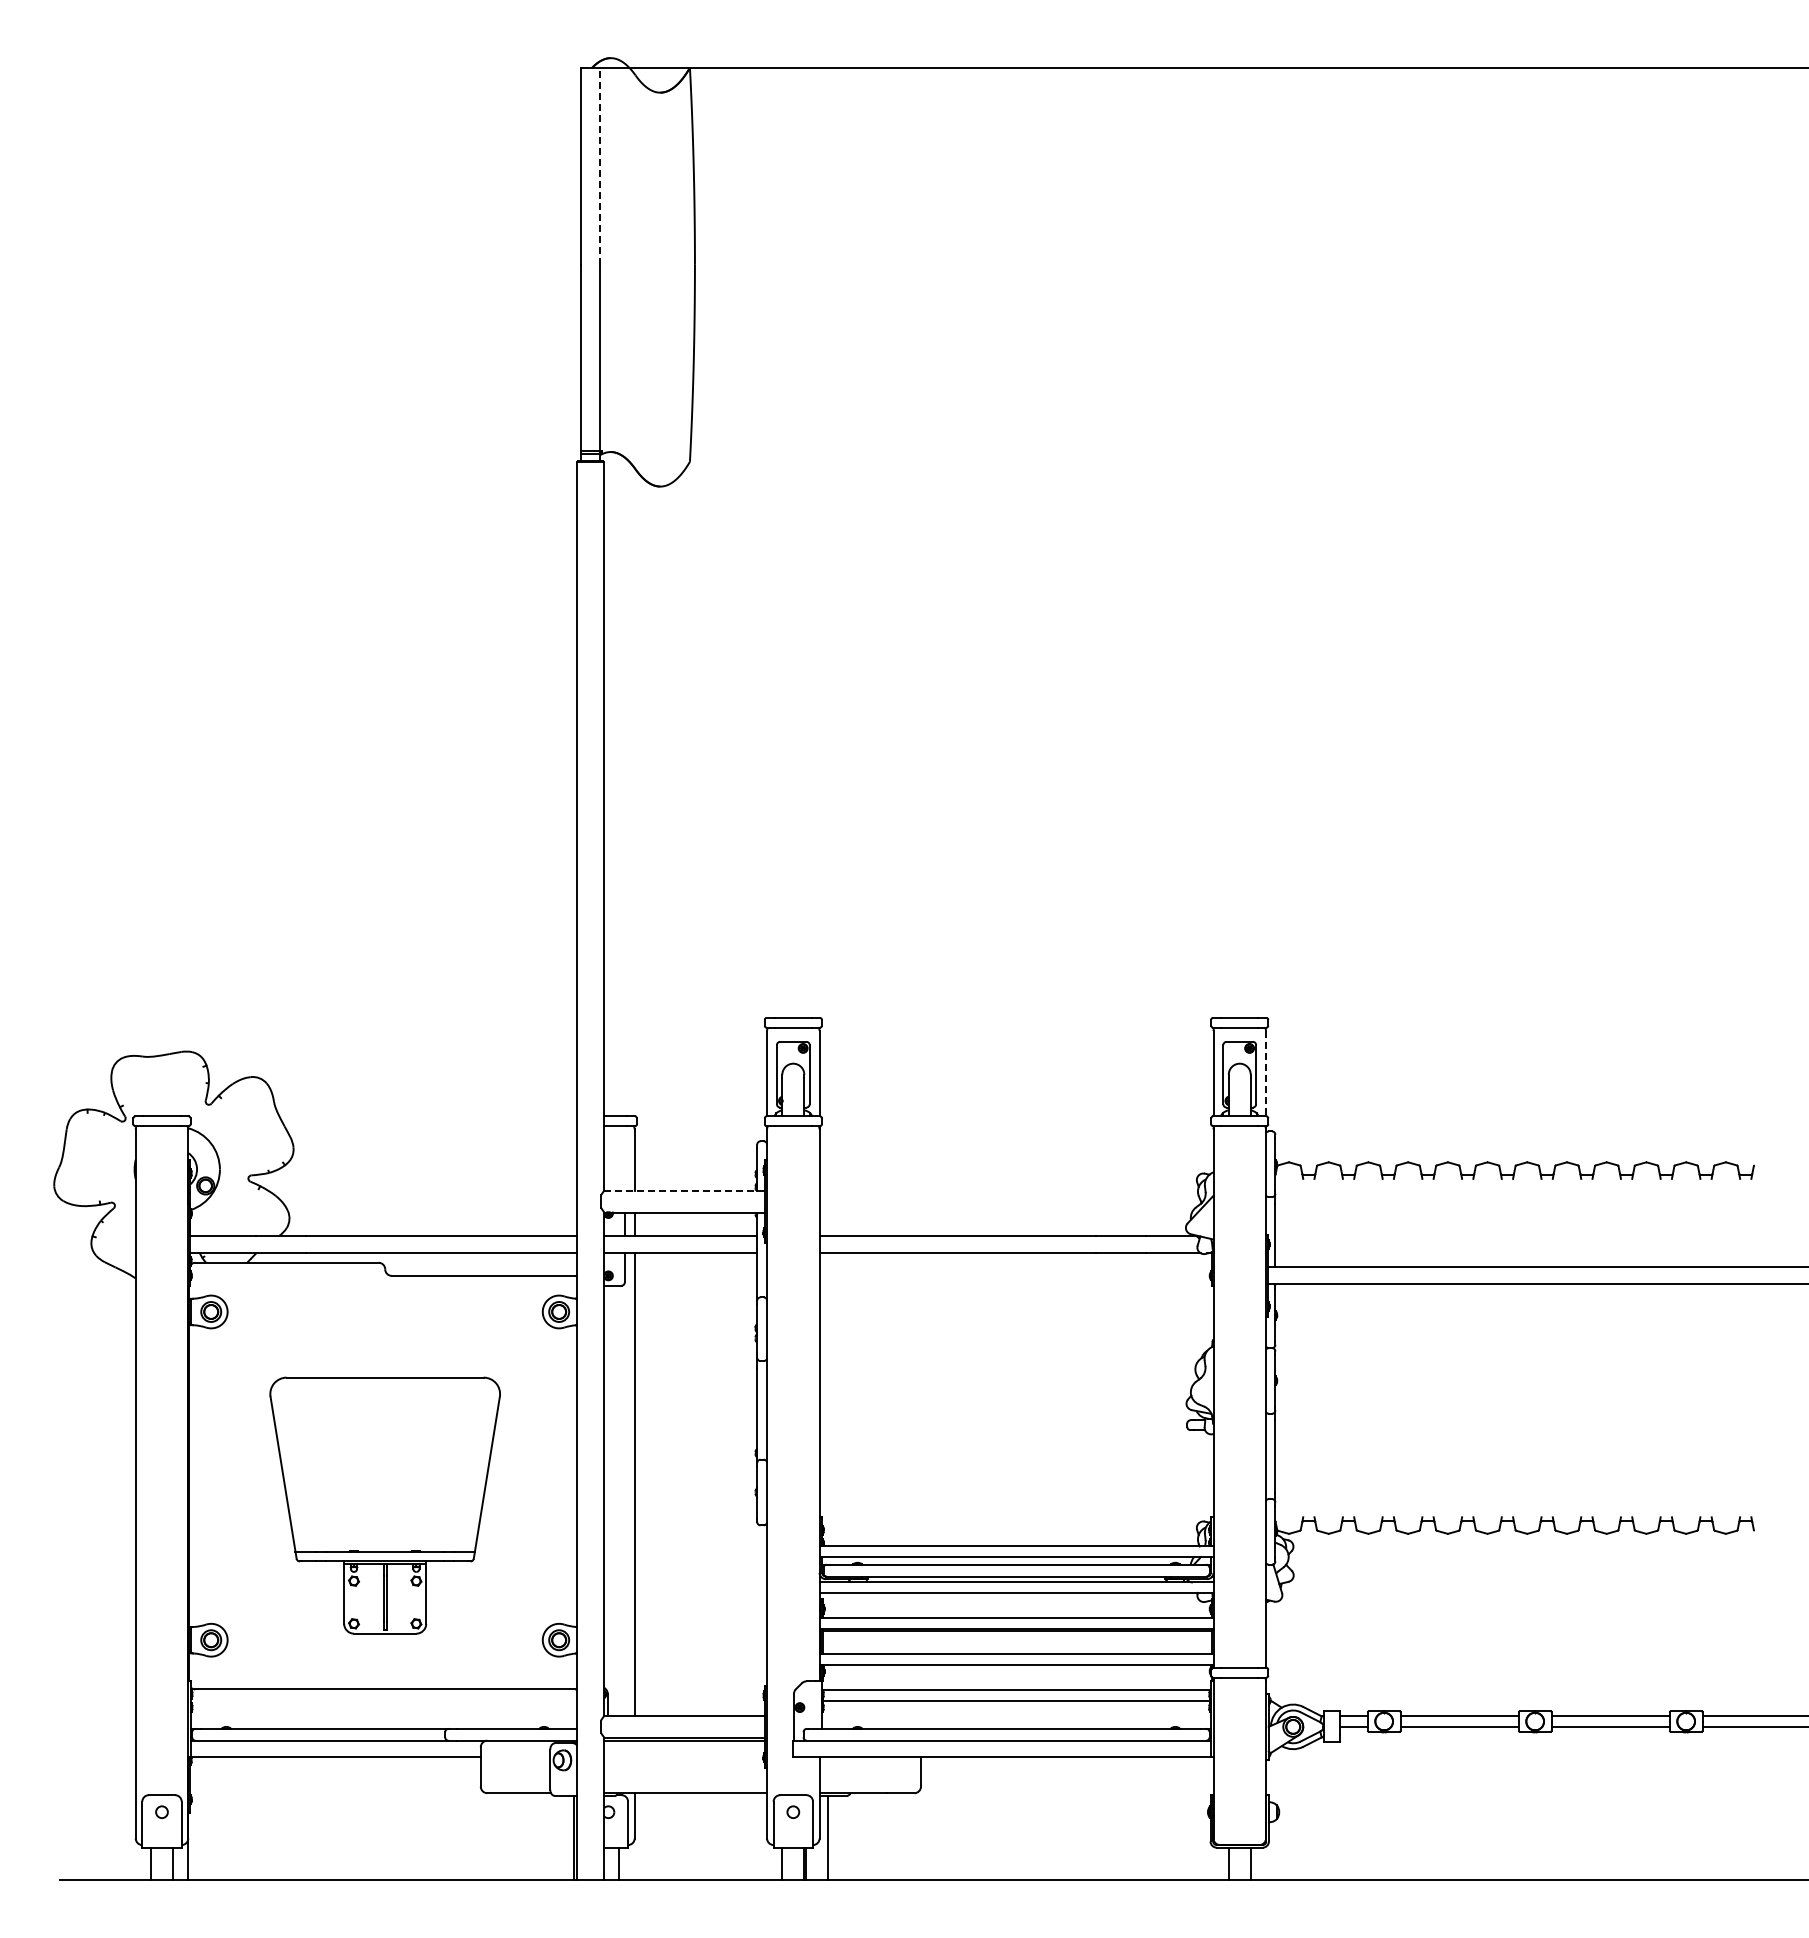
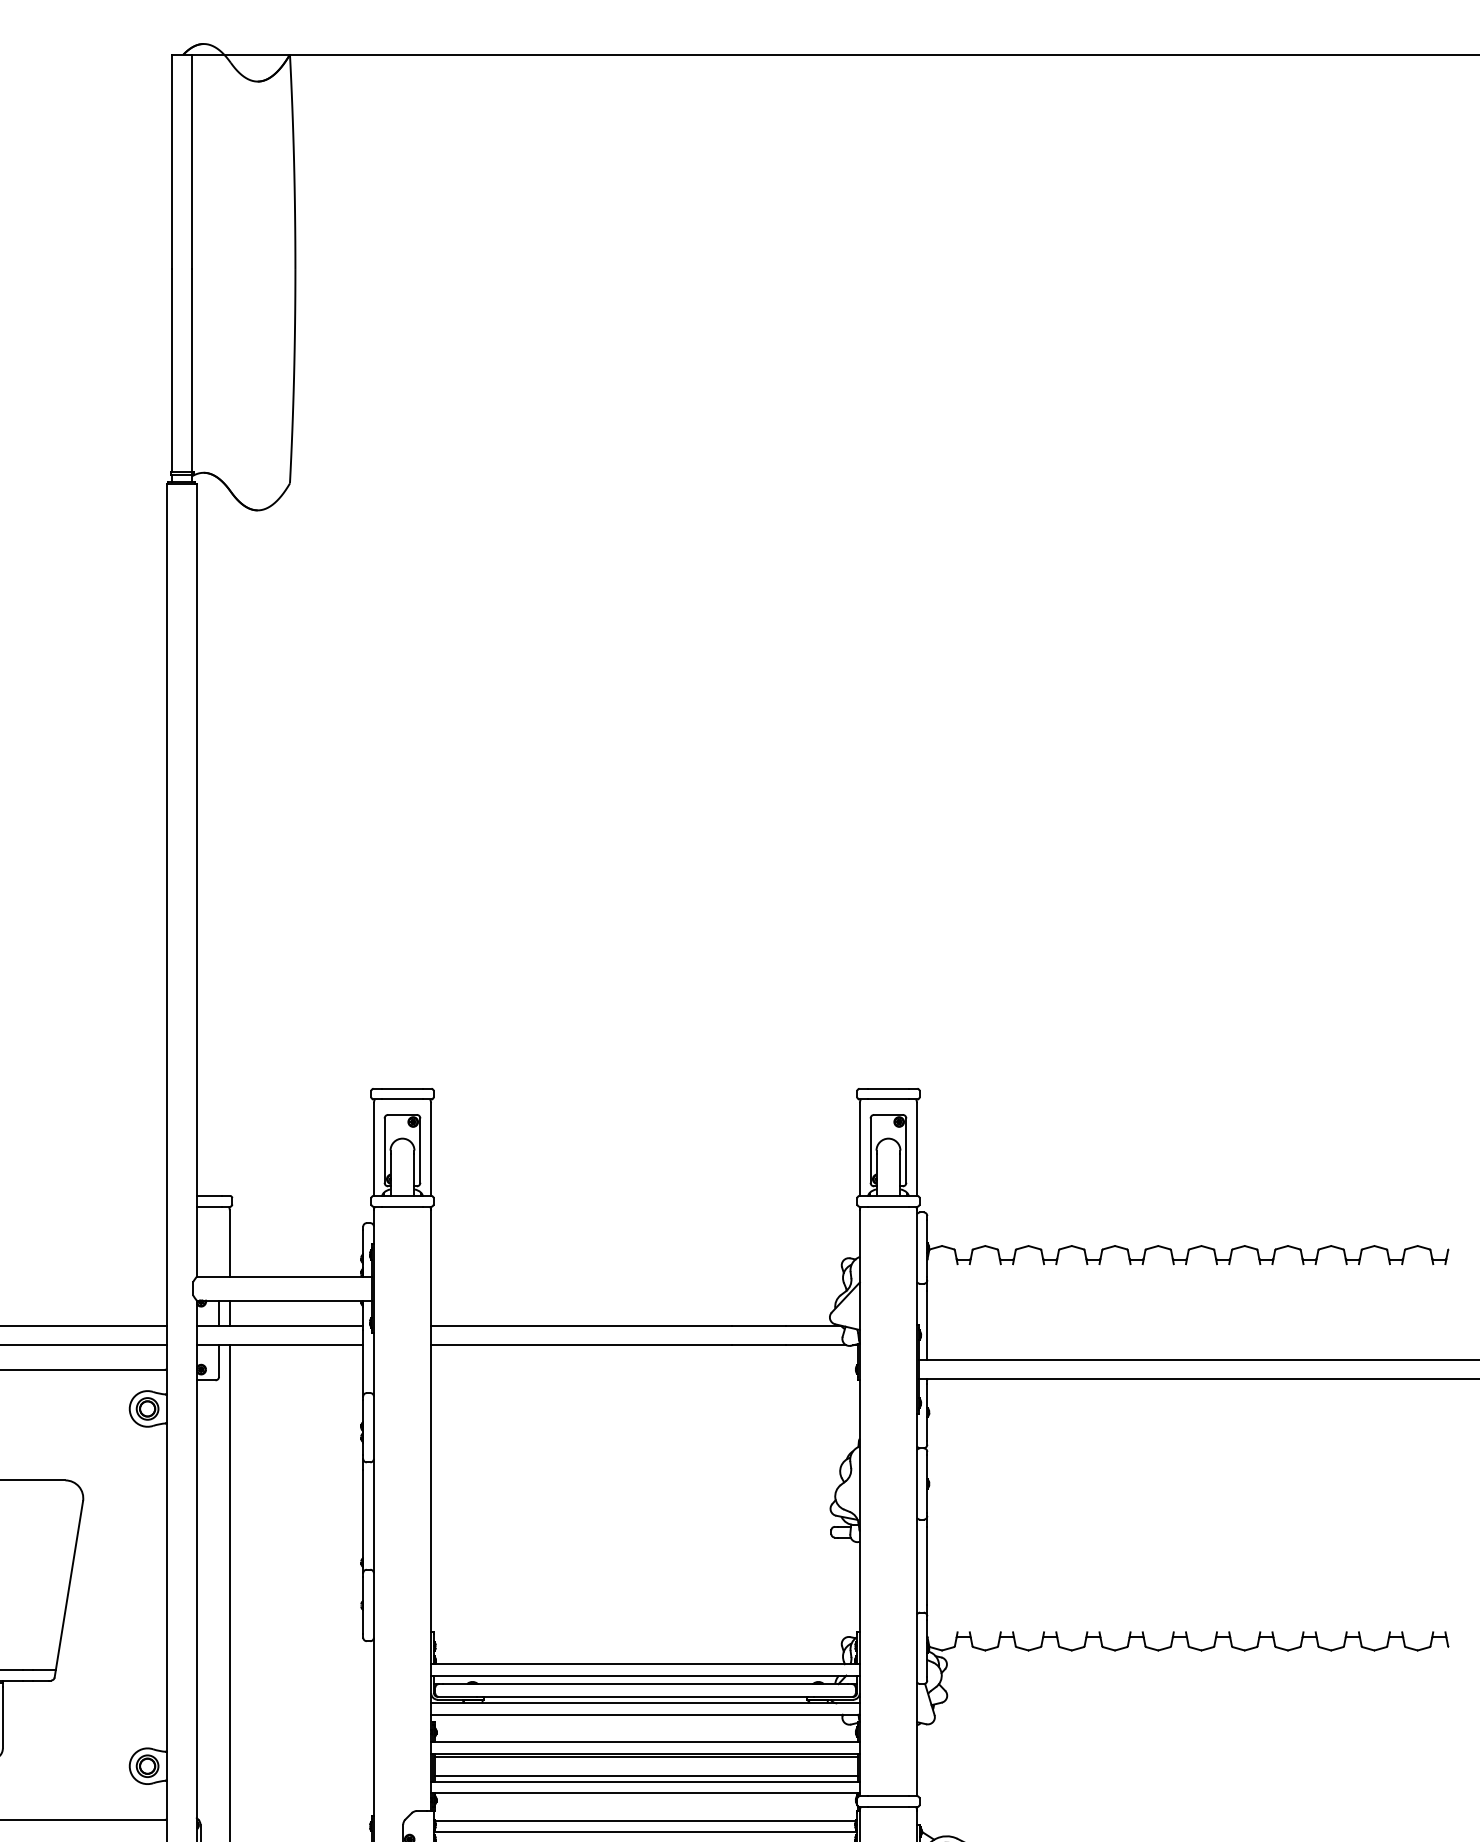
line: (599, 165) -> (191, 160), dashed -> solid
line: (1266, 1073) -> (917, 1149), dashed -> solid
line: (684, 1190) -> (284, 1276), dashed -> solid
line: (1016, 1649) -> (645, 1776), added

